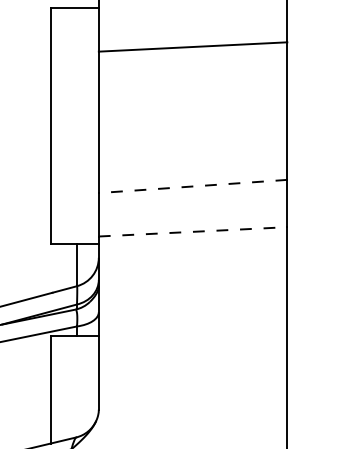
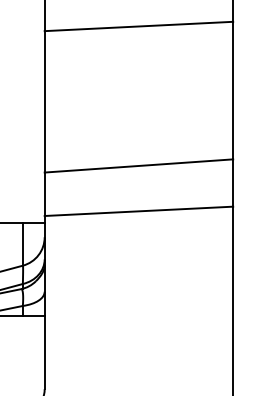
line: (192, 186) -> (138, 165), dashed -> solid
line: (193, 231) -> (139, 210), dashed -> solid

